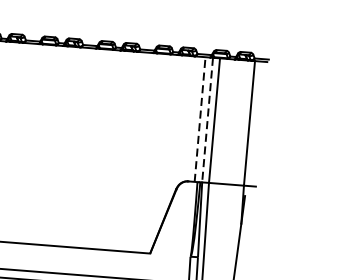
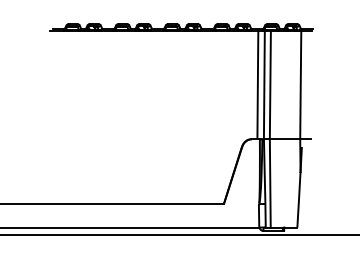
line: (207, 120) -> (264, 85), dashed -> solid
line: (199, 121) -> (257, 86), dashed -> solid

